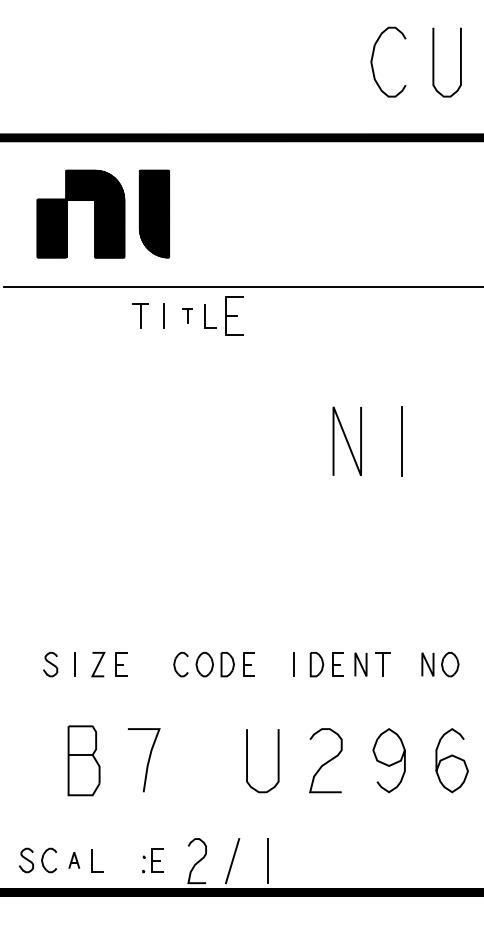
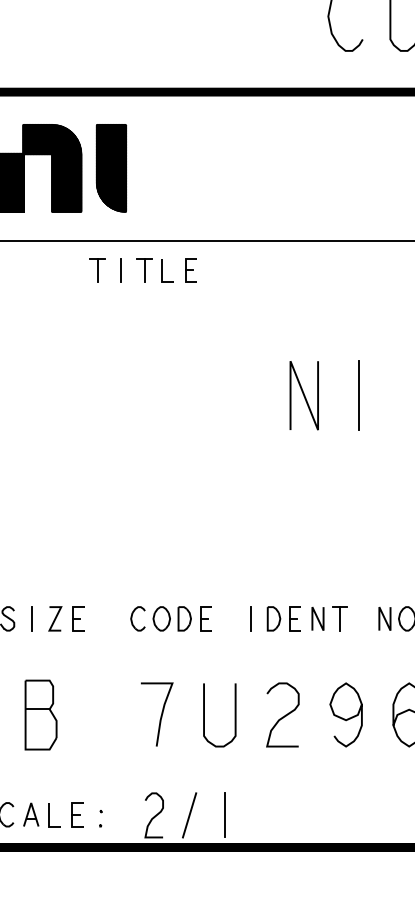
part: (187, 315) -> (144, 269), size x1.67
part: (233, 315) -> (190, 269), size x0.62
curve: (147, 761) -> (160, 715), moved
part: (74, 860) -> (31, 814), size x1.43
part: (157, 860) -> (77, 814), moved

